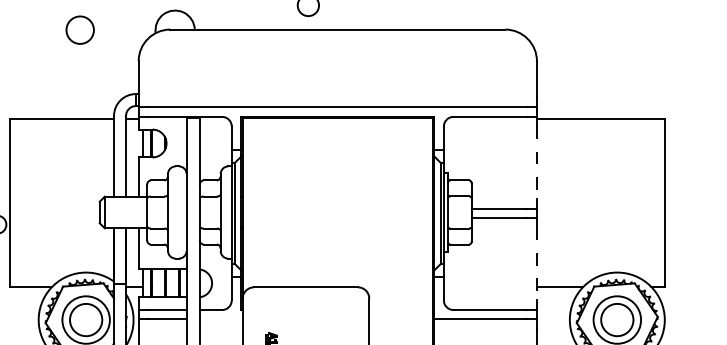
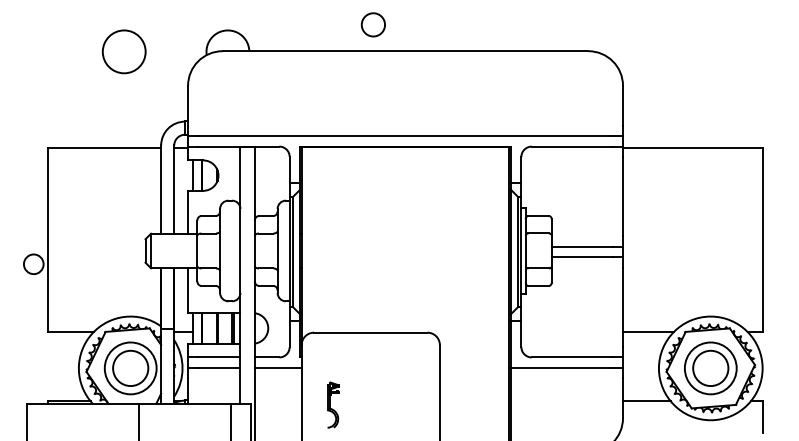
circle: (79, 29) -> (123, 51), size x1.43
line: (537, 162) -> (623, 196), dashed -> solid
line: (537, 264) -> (623, 307), dashed -> solid
line: (220, 319) -> (277, 367), added

